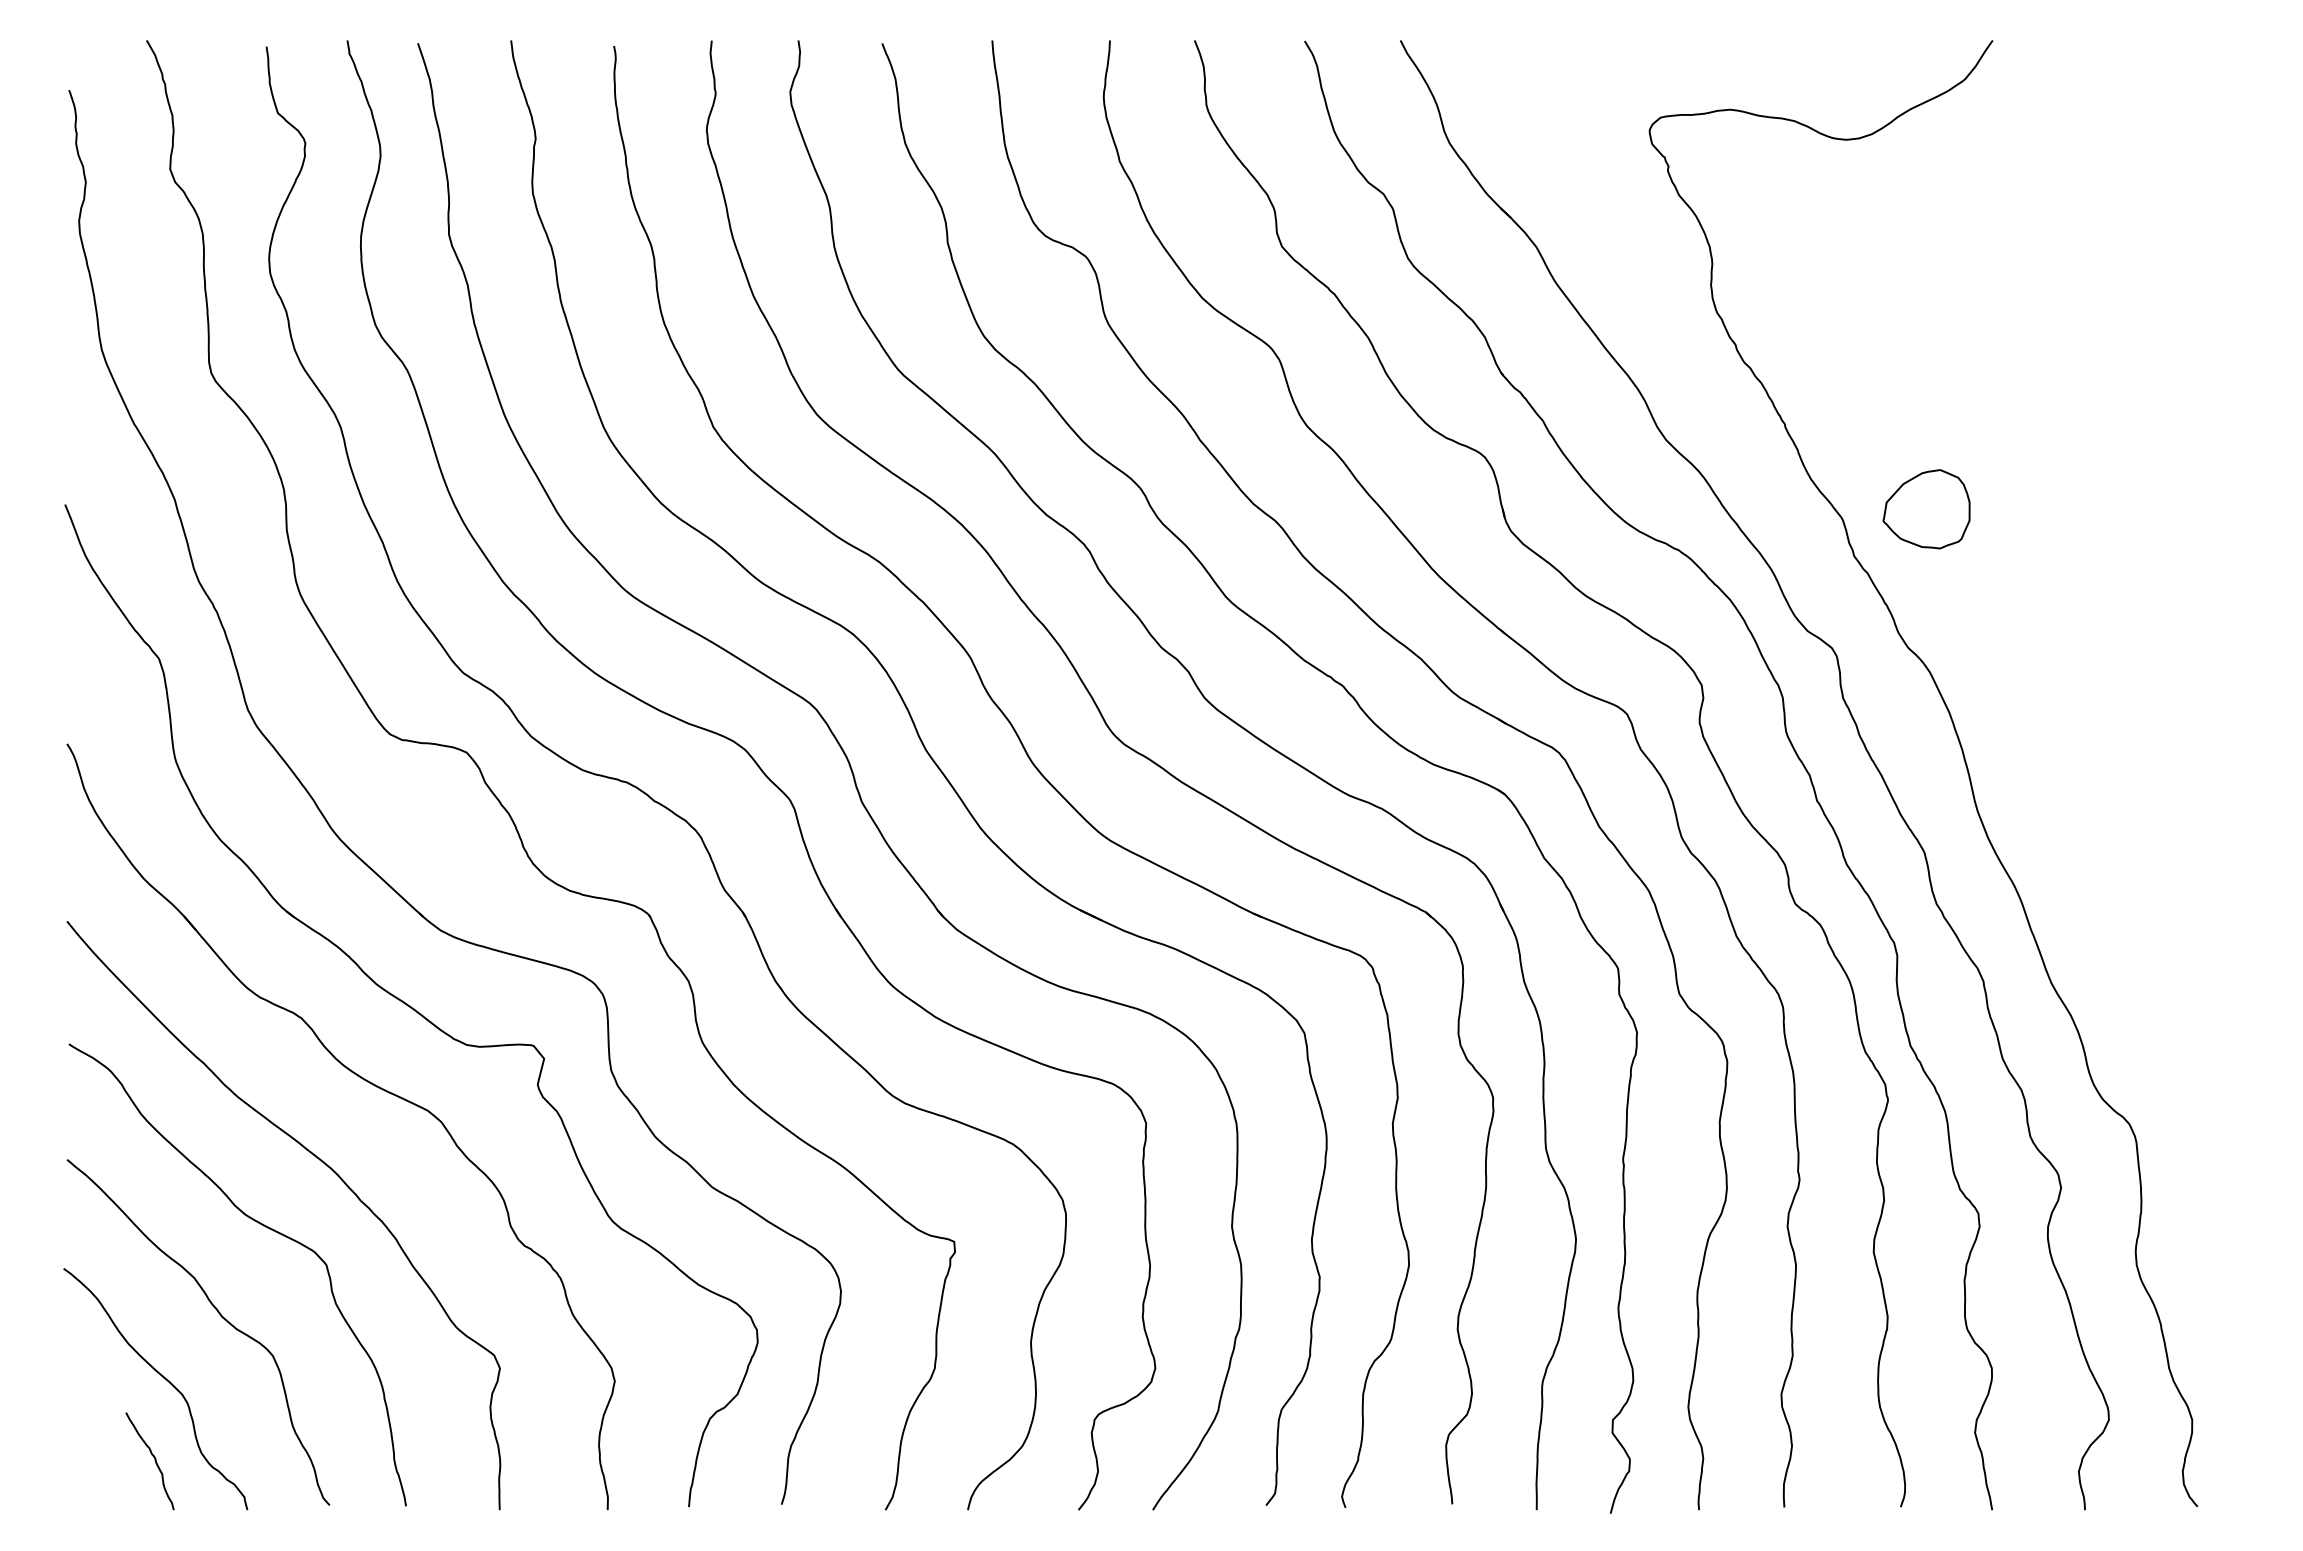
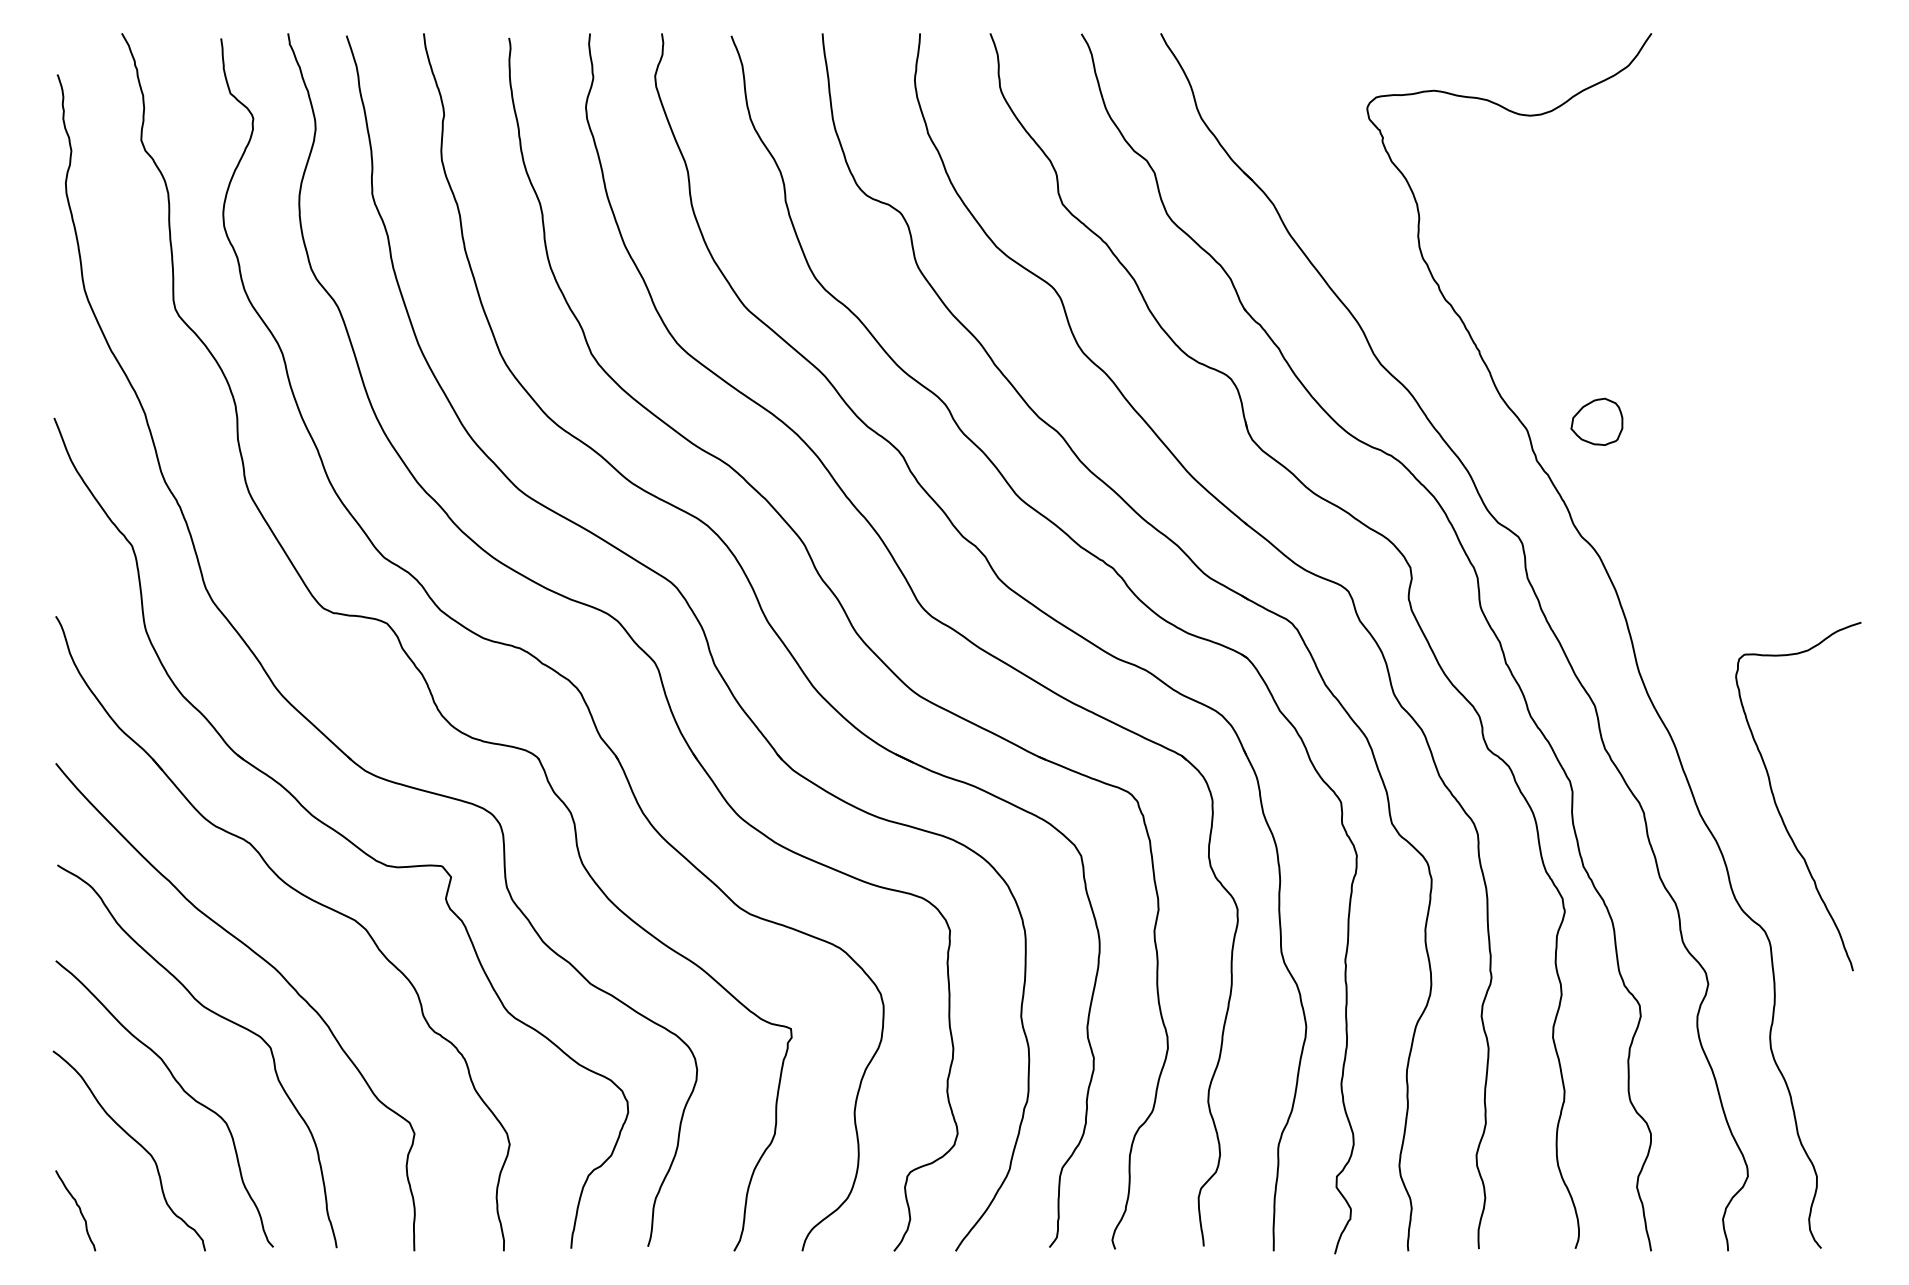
part: (1926, 509) -> (1596, 422), size x0.71
curve: (2143, 969) -> (1776, 803), added
curve: (154, 1460) -> (79, 1210), moved

